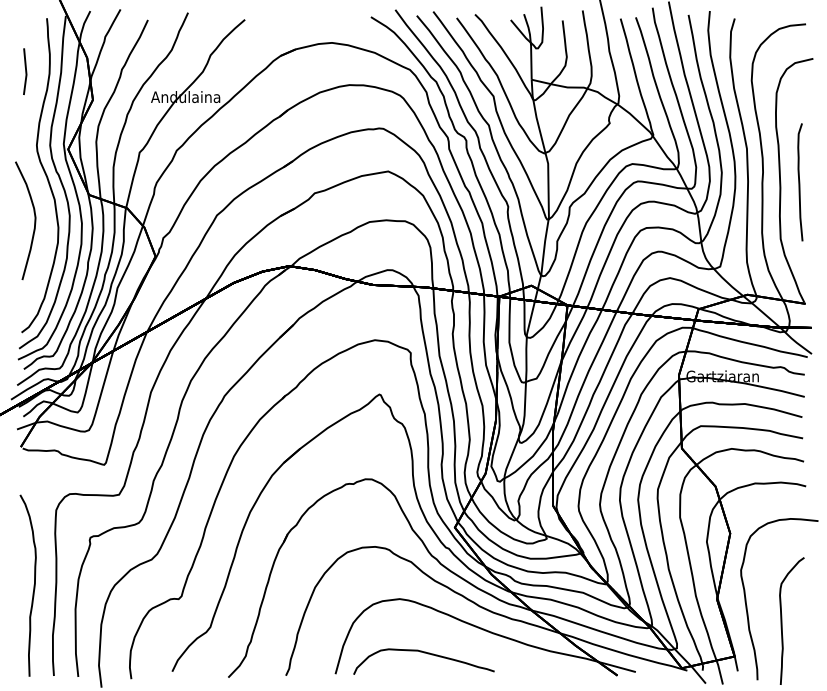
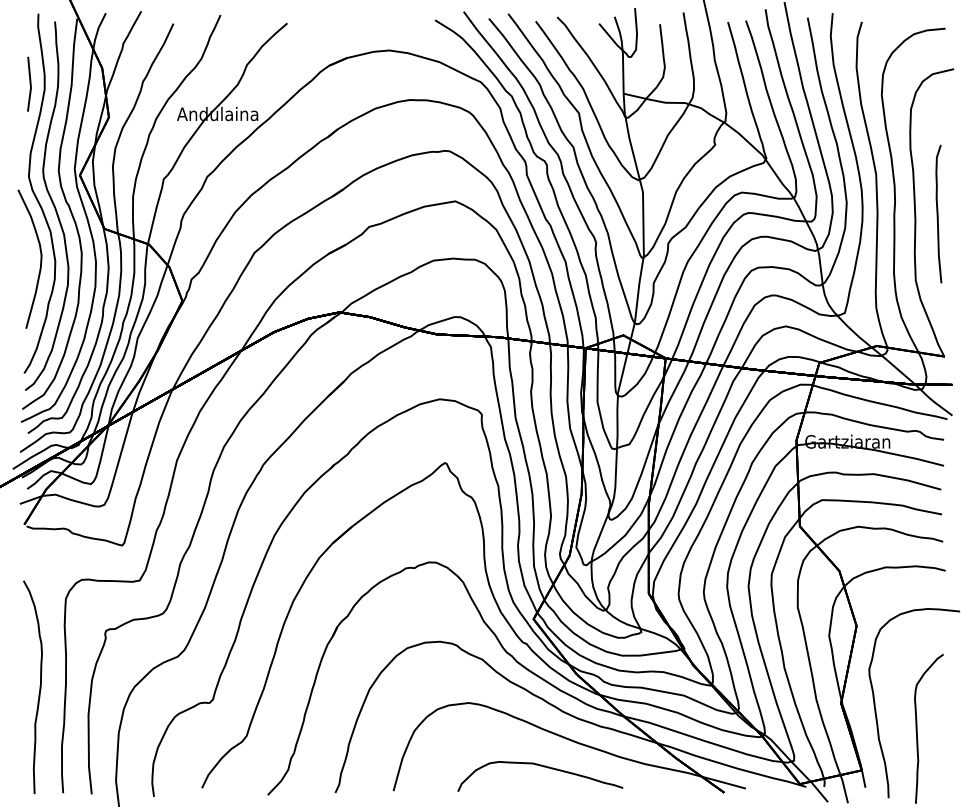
part: (33, 164) -> (39, 193), added
curve: (426, 654) -> (543, 767), moved

